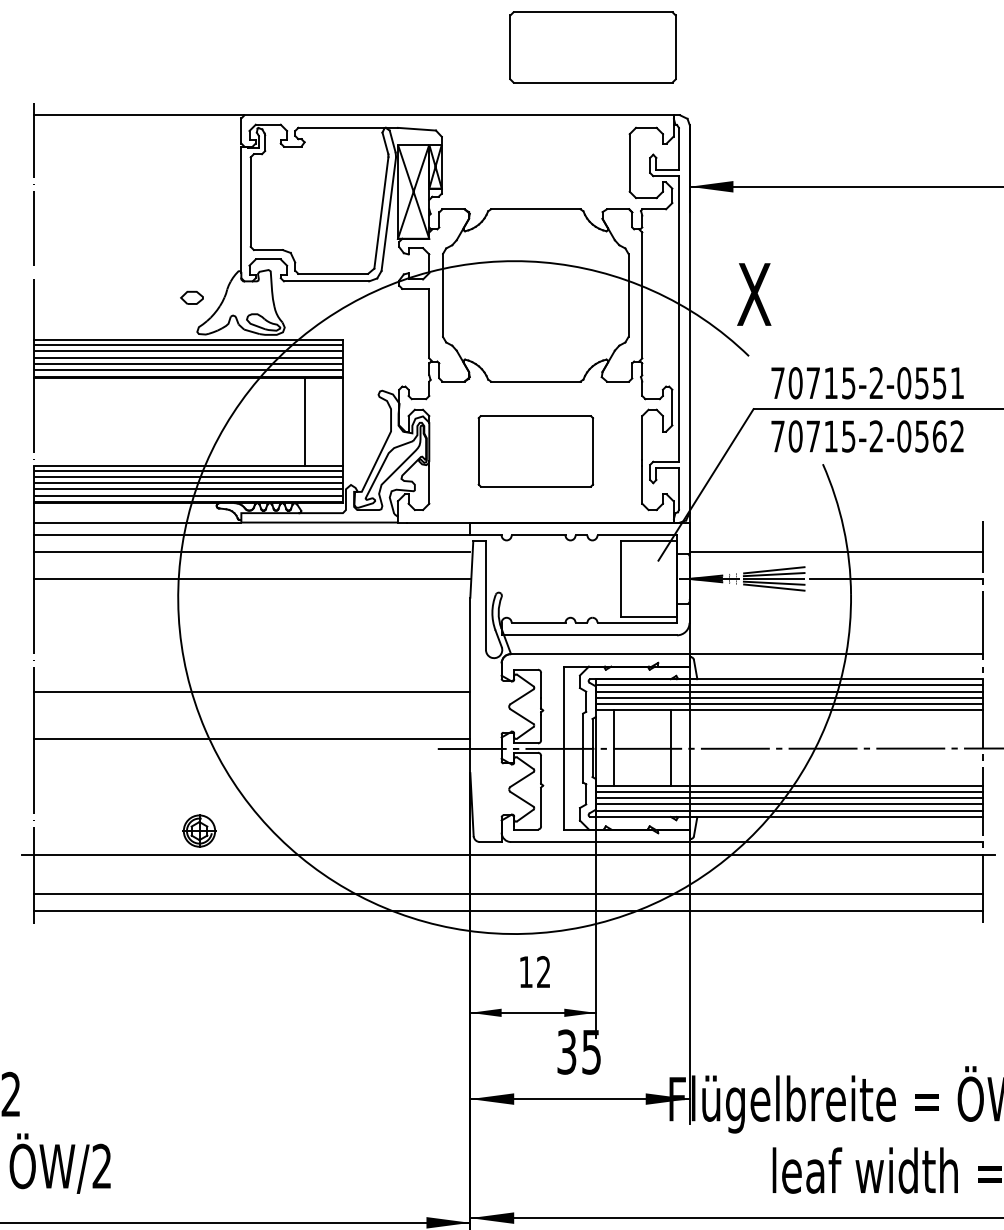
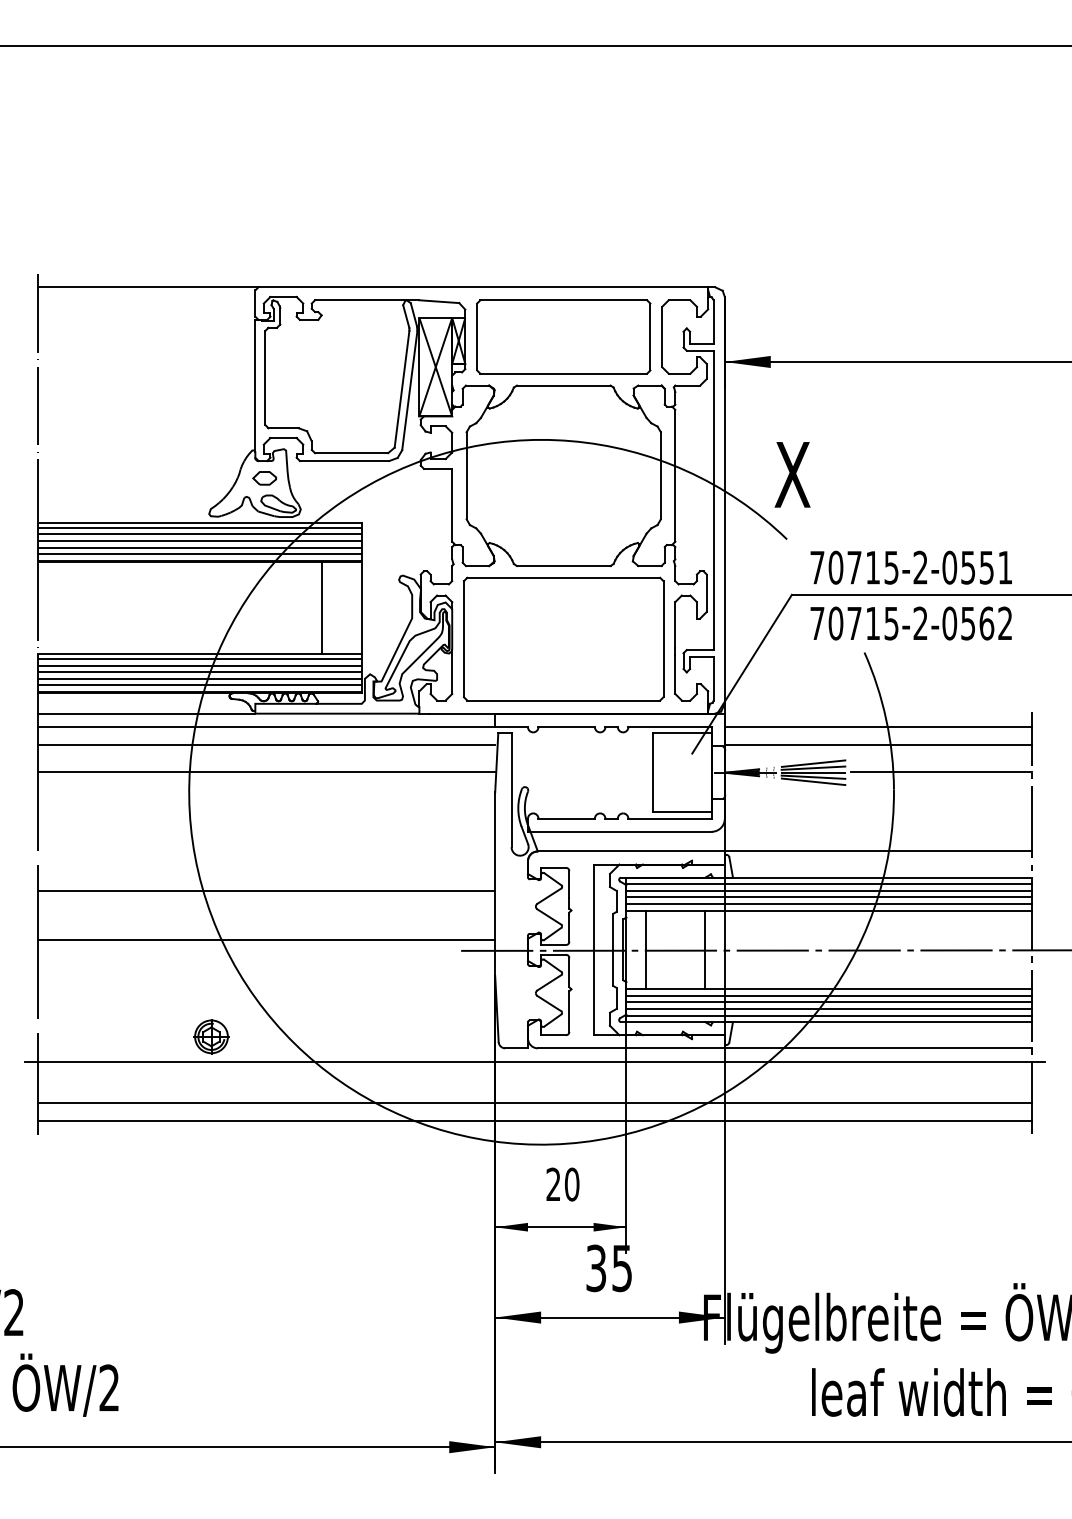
part: (592, 46) -> (563, 336), moved
part: (191, 298) -> (264, 478), moved
part: (535, 450) -> (563, 638), size x1.67
line: (835, 534) -> (877, 726), added
text: (534, 972) -> (562, 1184), 12 -> 20

